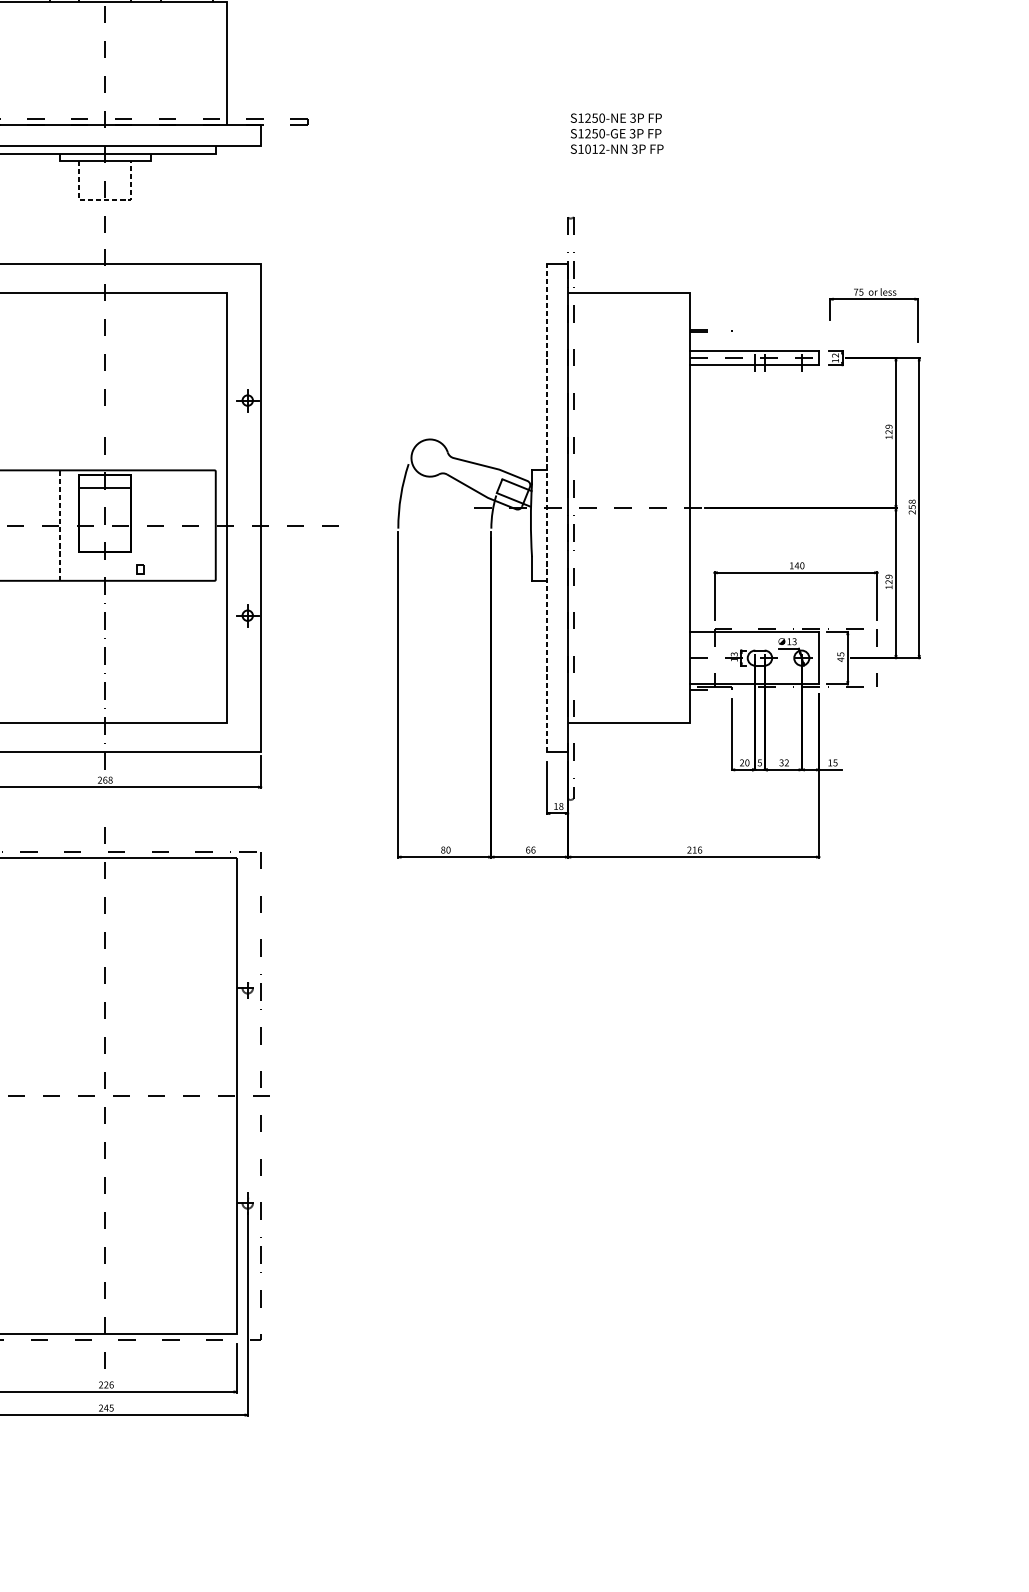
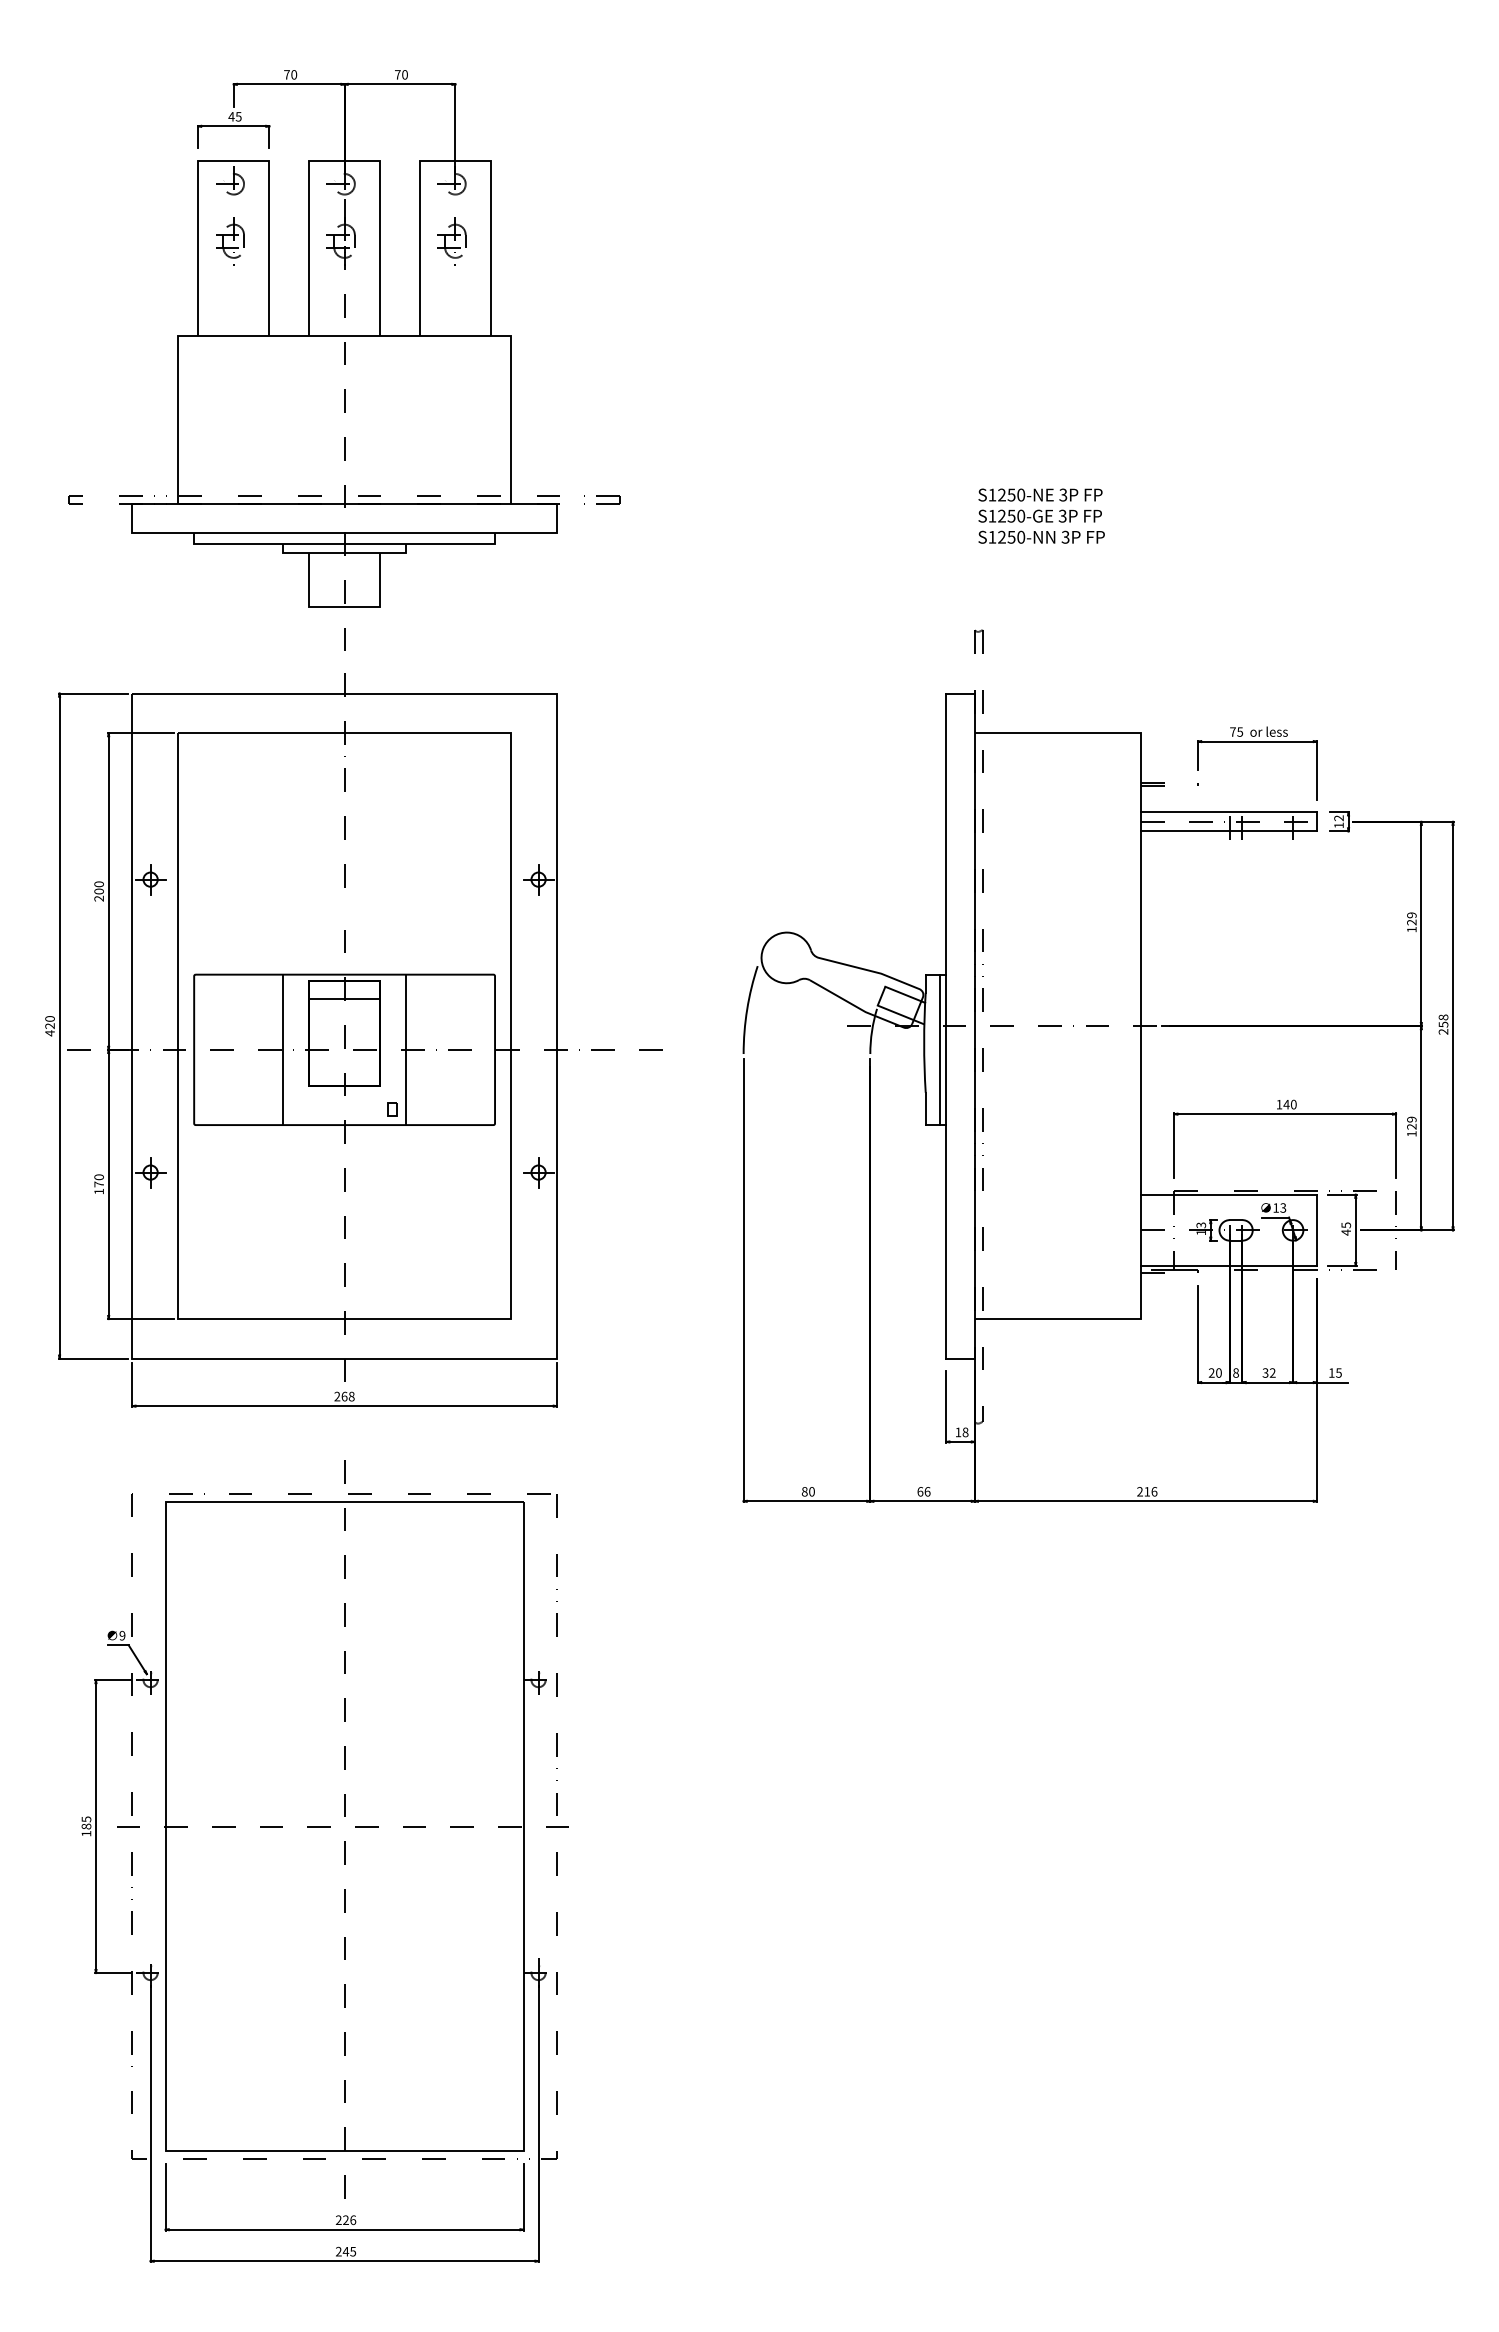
text: (595, 149) -> (1011, 537), S1012-NN -> S1250-NN
line: (105, 200) -> (344, 607), dashed -> solid
part: (874, 299) -> (1257, 742), moved
line: (547, 508) -> (946, 1026), dashed -> solid
line: (59, 525) -> (282, 1049), dashed -> solid
line: (150, 525) -> (406, 1049), added
line: (542, 525) -> (939, 1049), added
text: (759, 762) -> (1235, 1372), 5 -> 8

